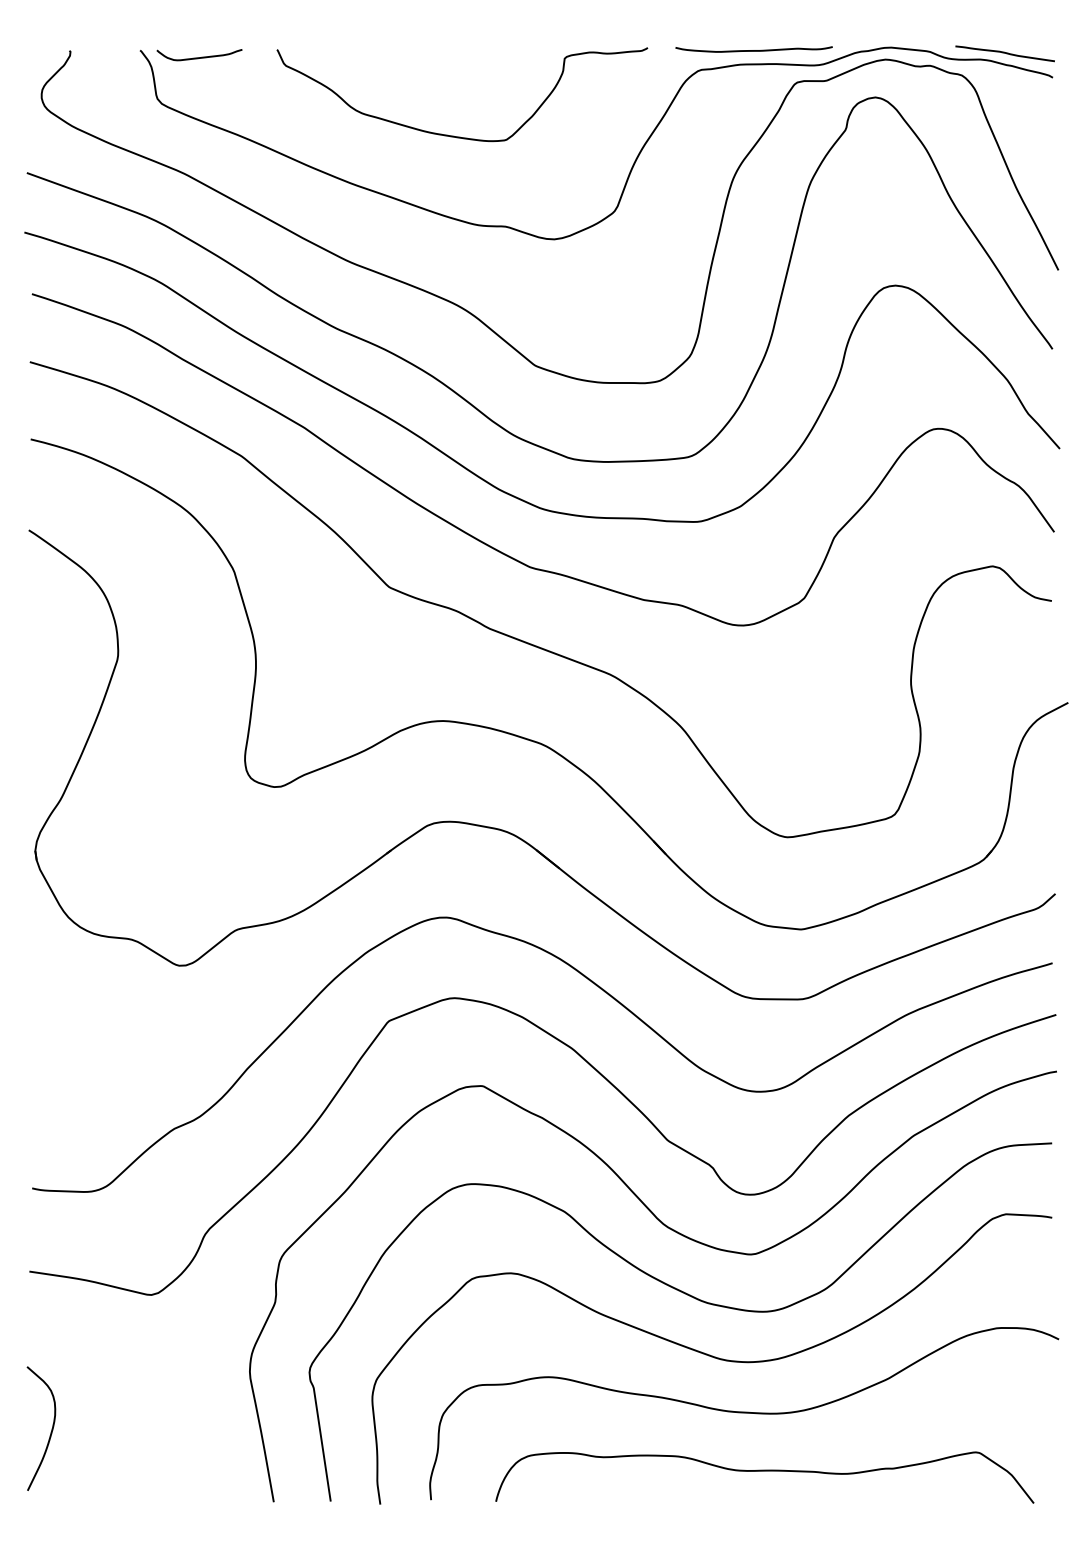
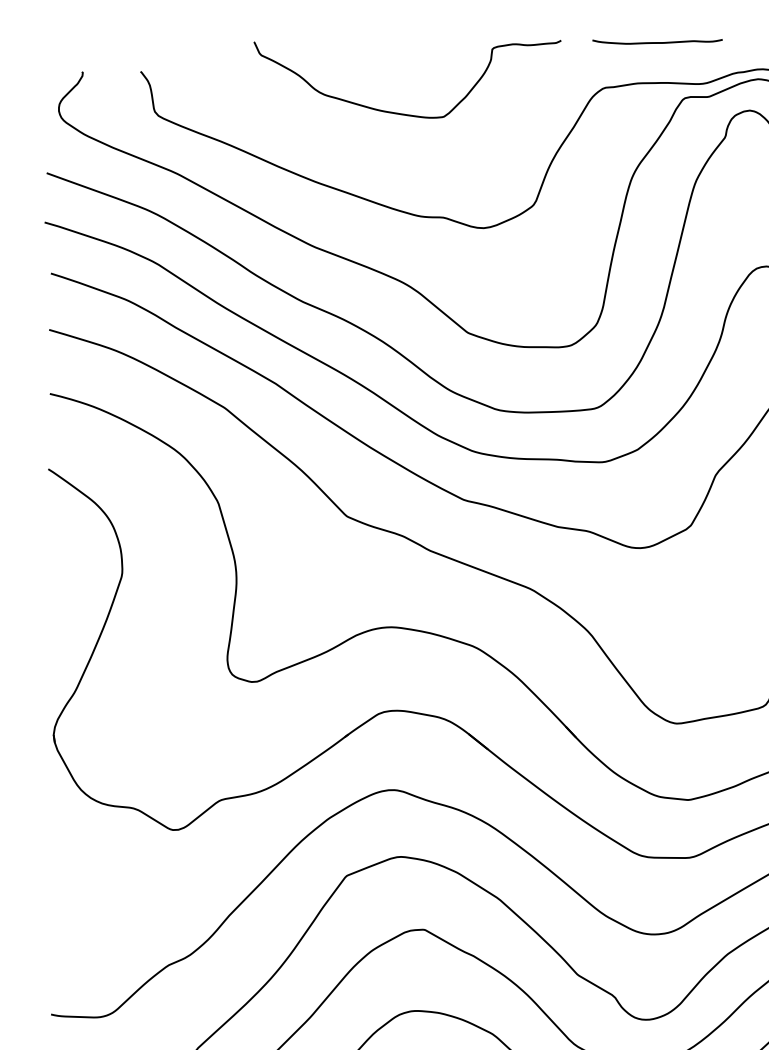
curve: (753, 50) -> (657, 42), moved
curve: (199, 57) -> (189, 77), removed
curve: (453, 135) -> (400, 113), moved

